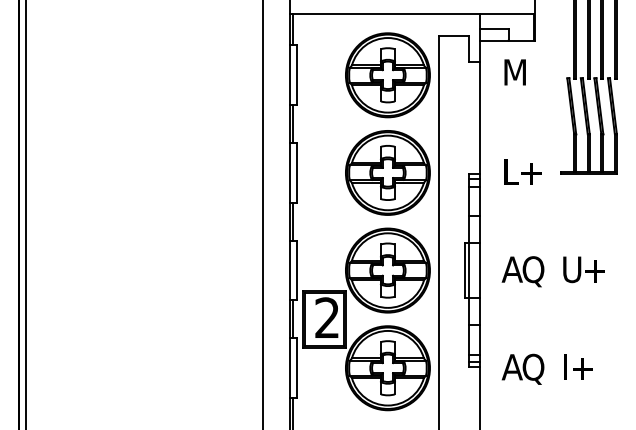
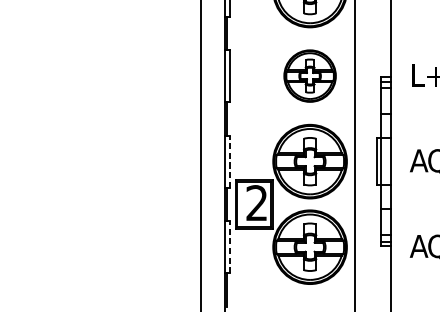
part: (387, 172) -> (309, 75), size x0.7
line: (297, 270) -> (230, 161), solid -> dashed
line: (297, 368) -> (230, 247), solid -> dashed

